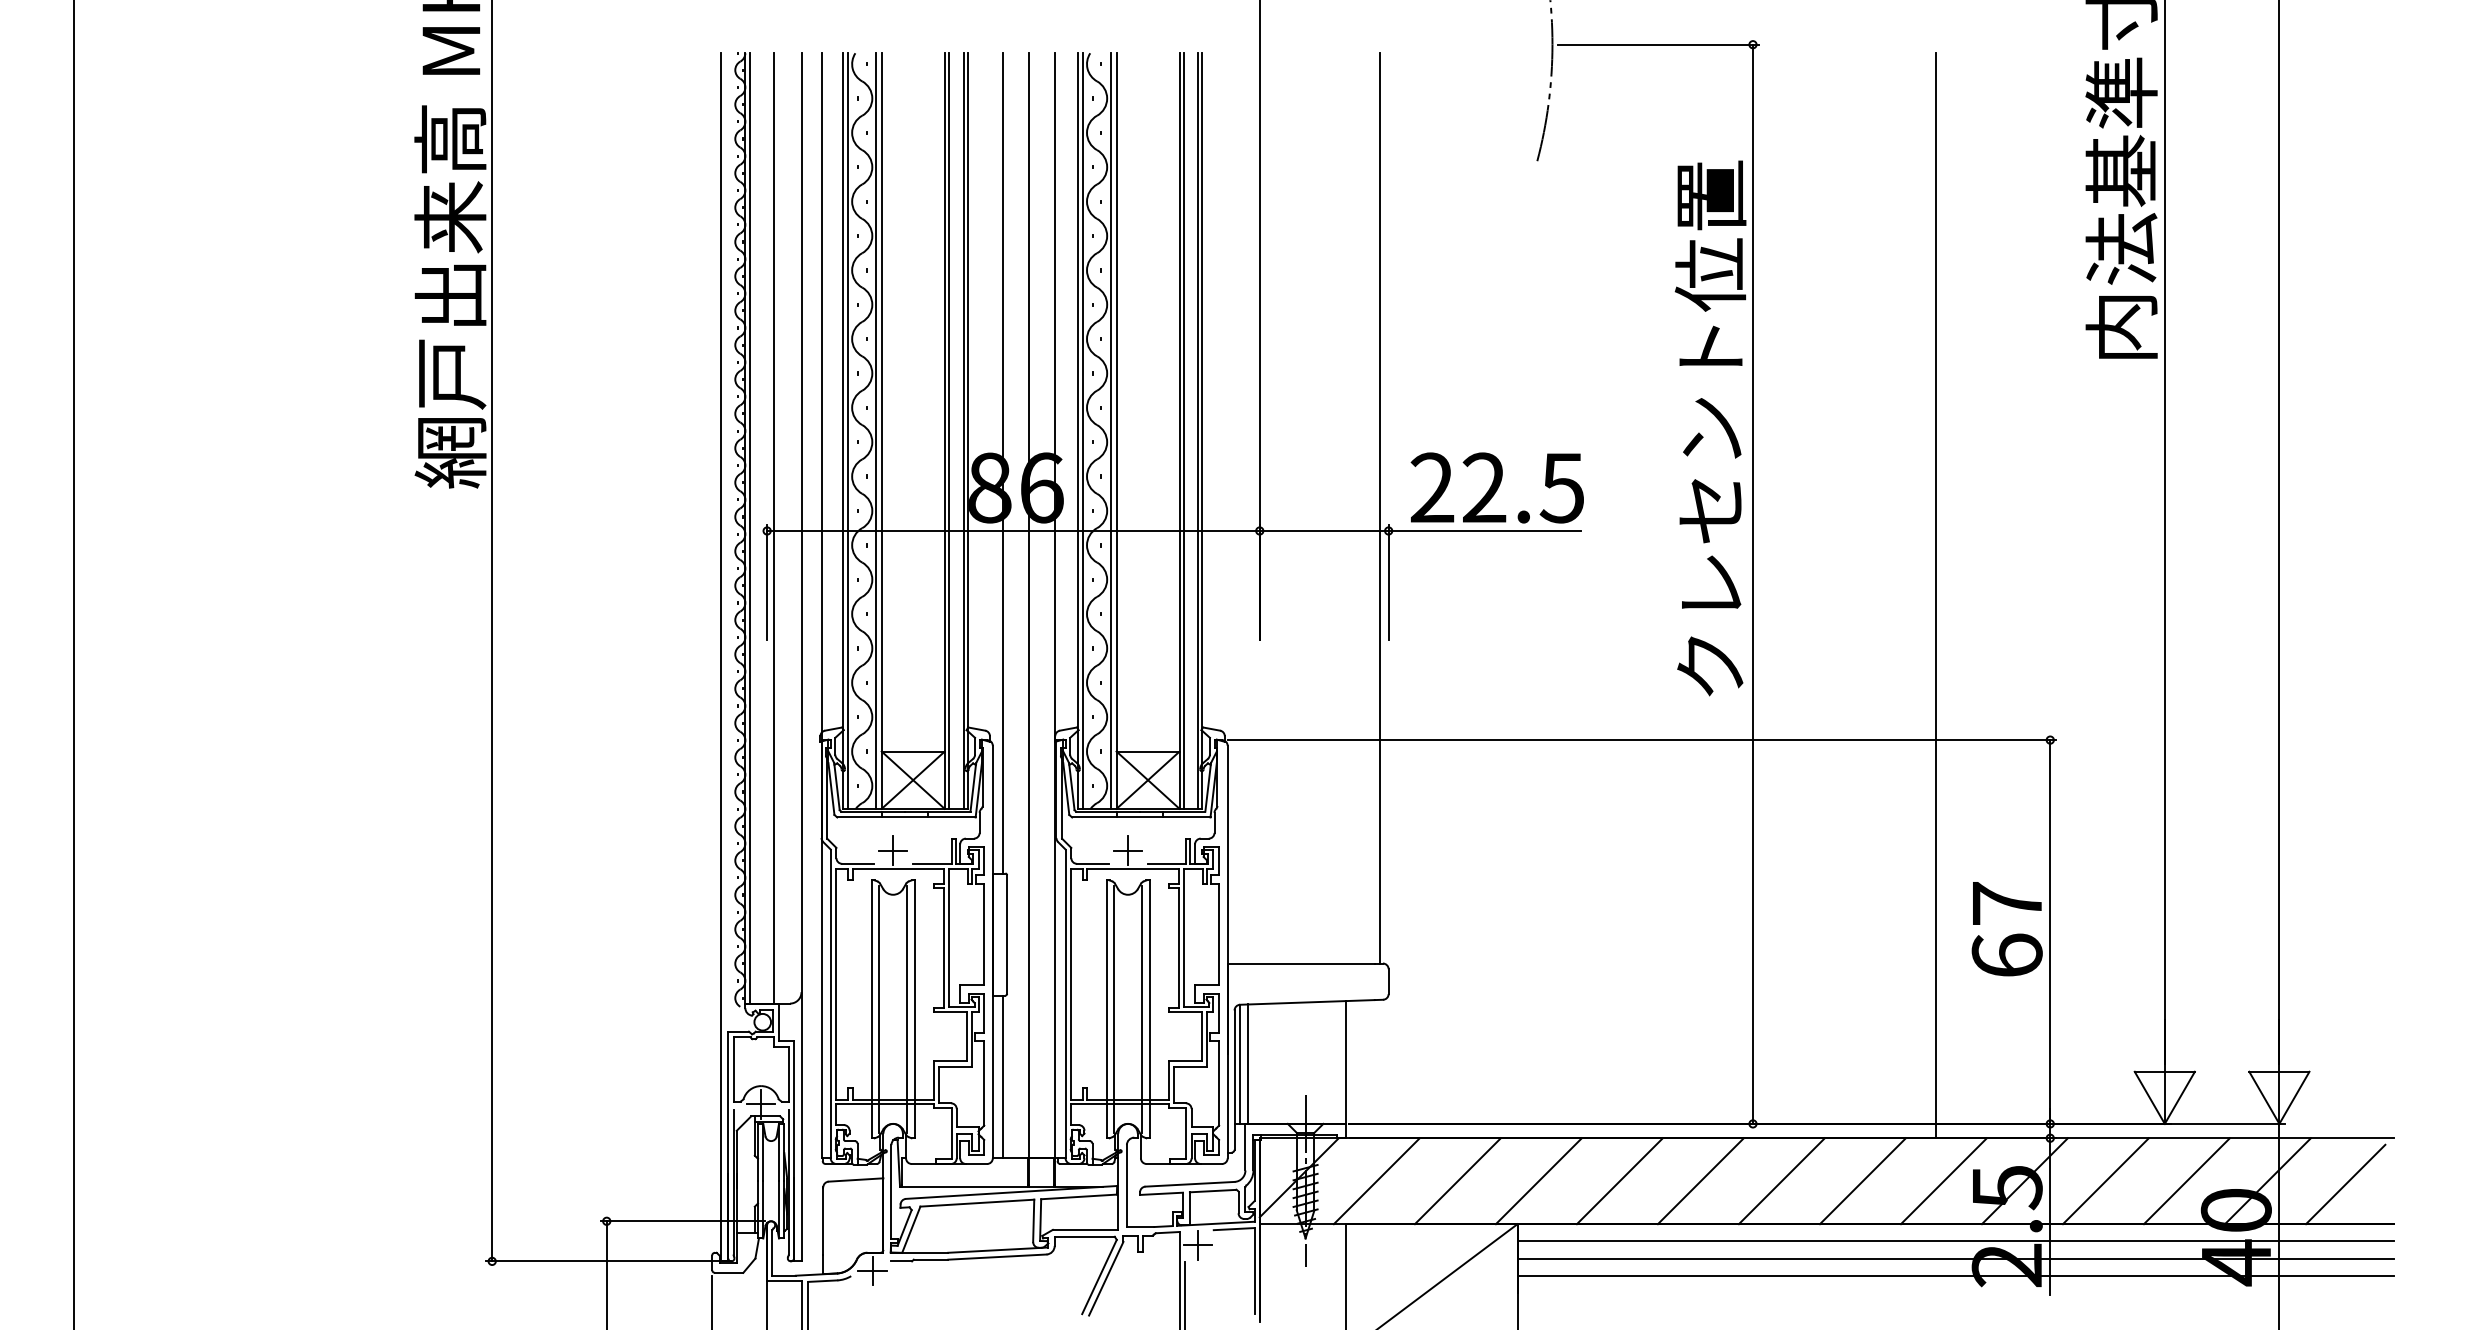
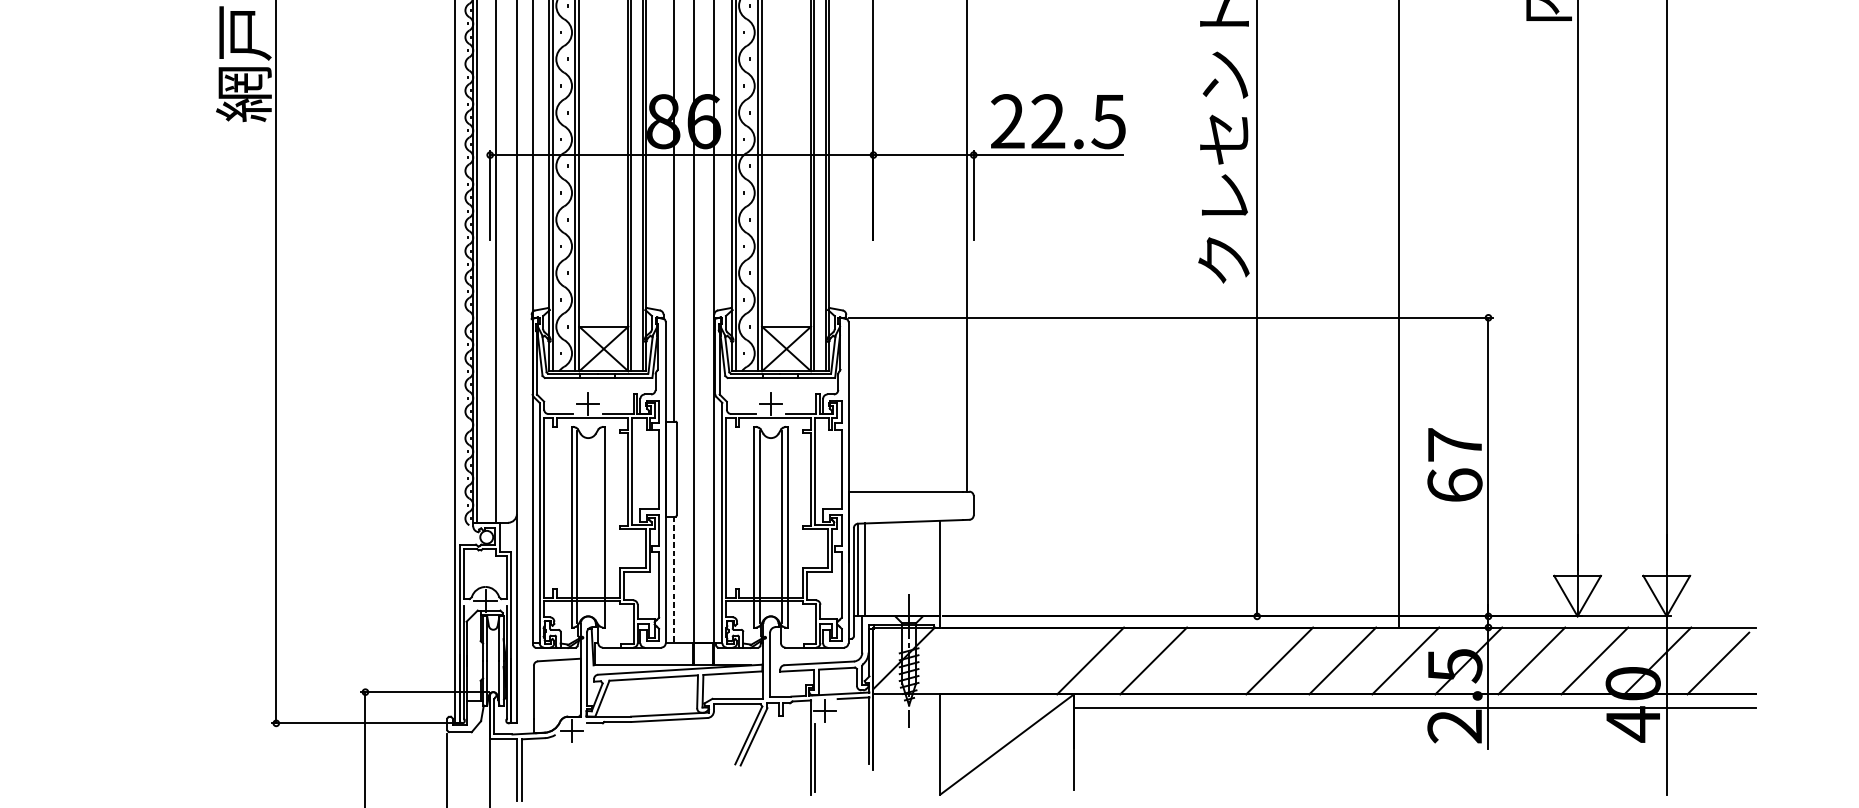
line: (907, 1009) -> (599, 527), removed
line: (1003, 1077) -> (674, 580), solid -> dashed
line: (1376, 1181) -> (964, 661), removed
line: (1457, 1181) -> (1027, 661), removed
line: (1700, 1181) -> (1216, 661), removed
line: (1955, 1258) -> (1414, 721), removed
line: (1955, 1275) -> (1414, 734), removed

